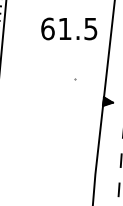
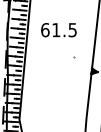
text: (68, 29) -> (58, 30), moved

